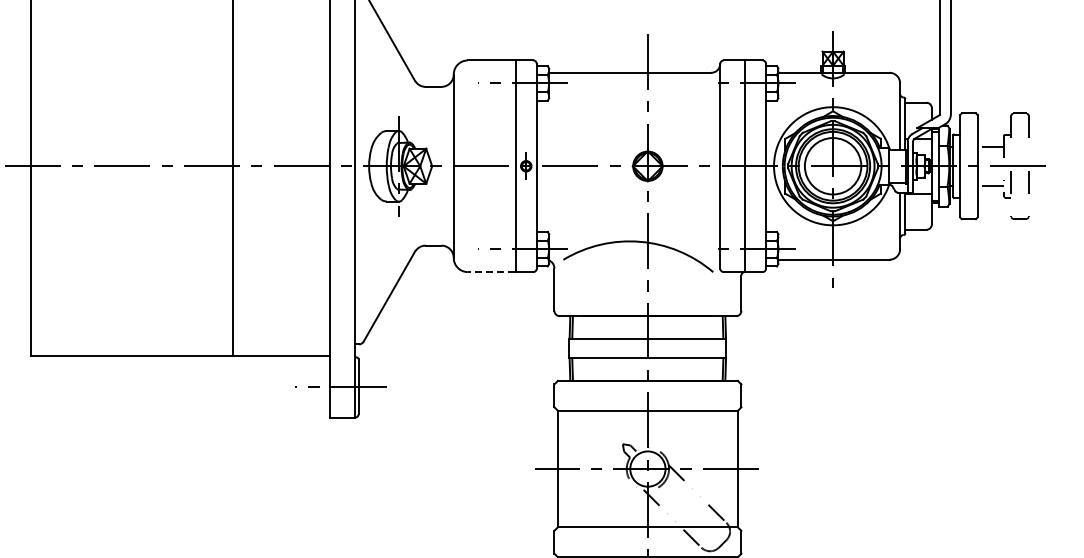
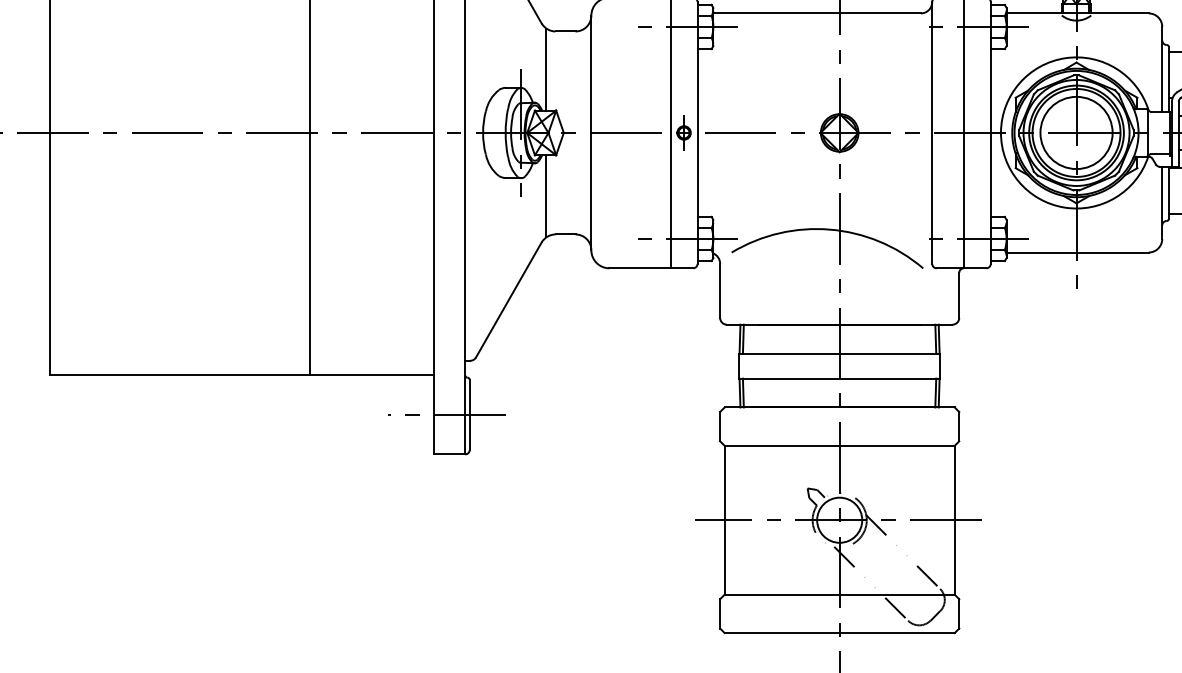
line: (418, 116) -> (546, 69), added
line: (418, 215) -> (546, 195), added
line: (491, 272) -> (639, 268), dashed -> solid

